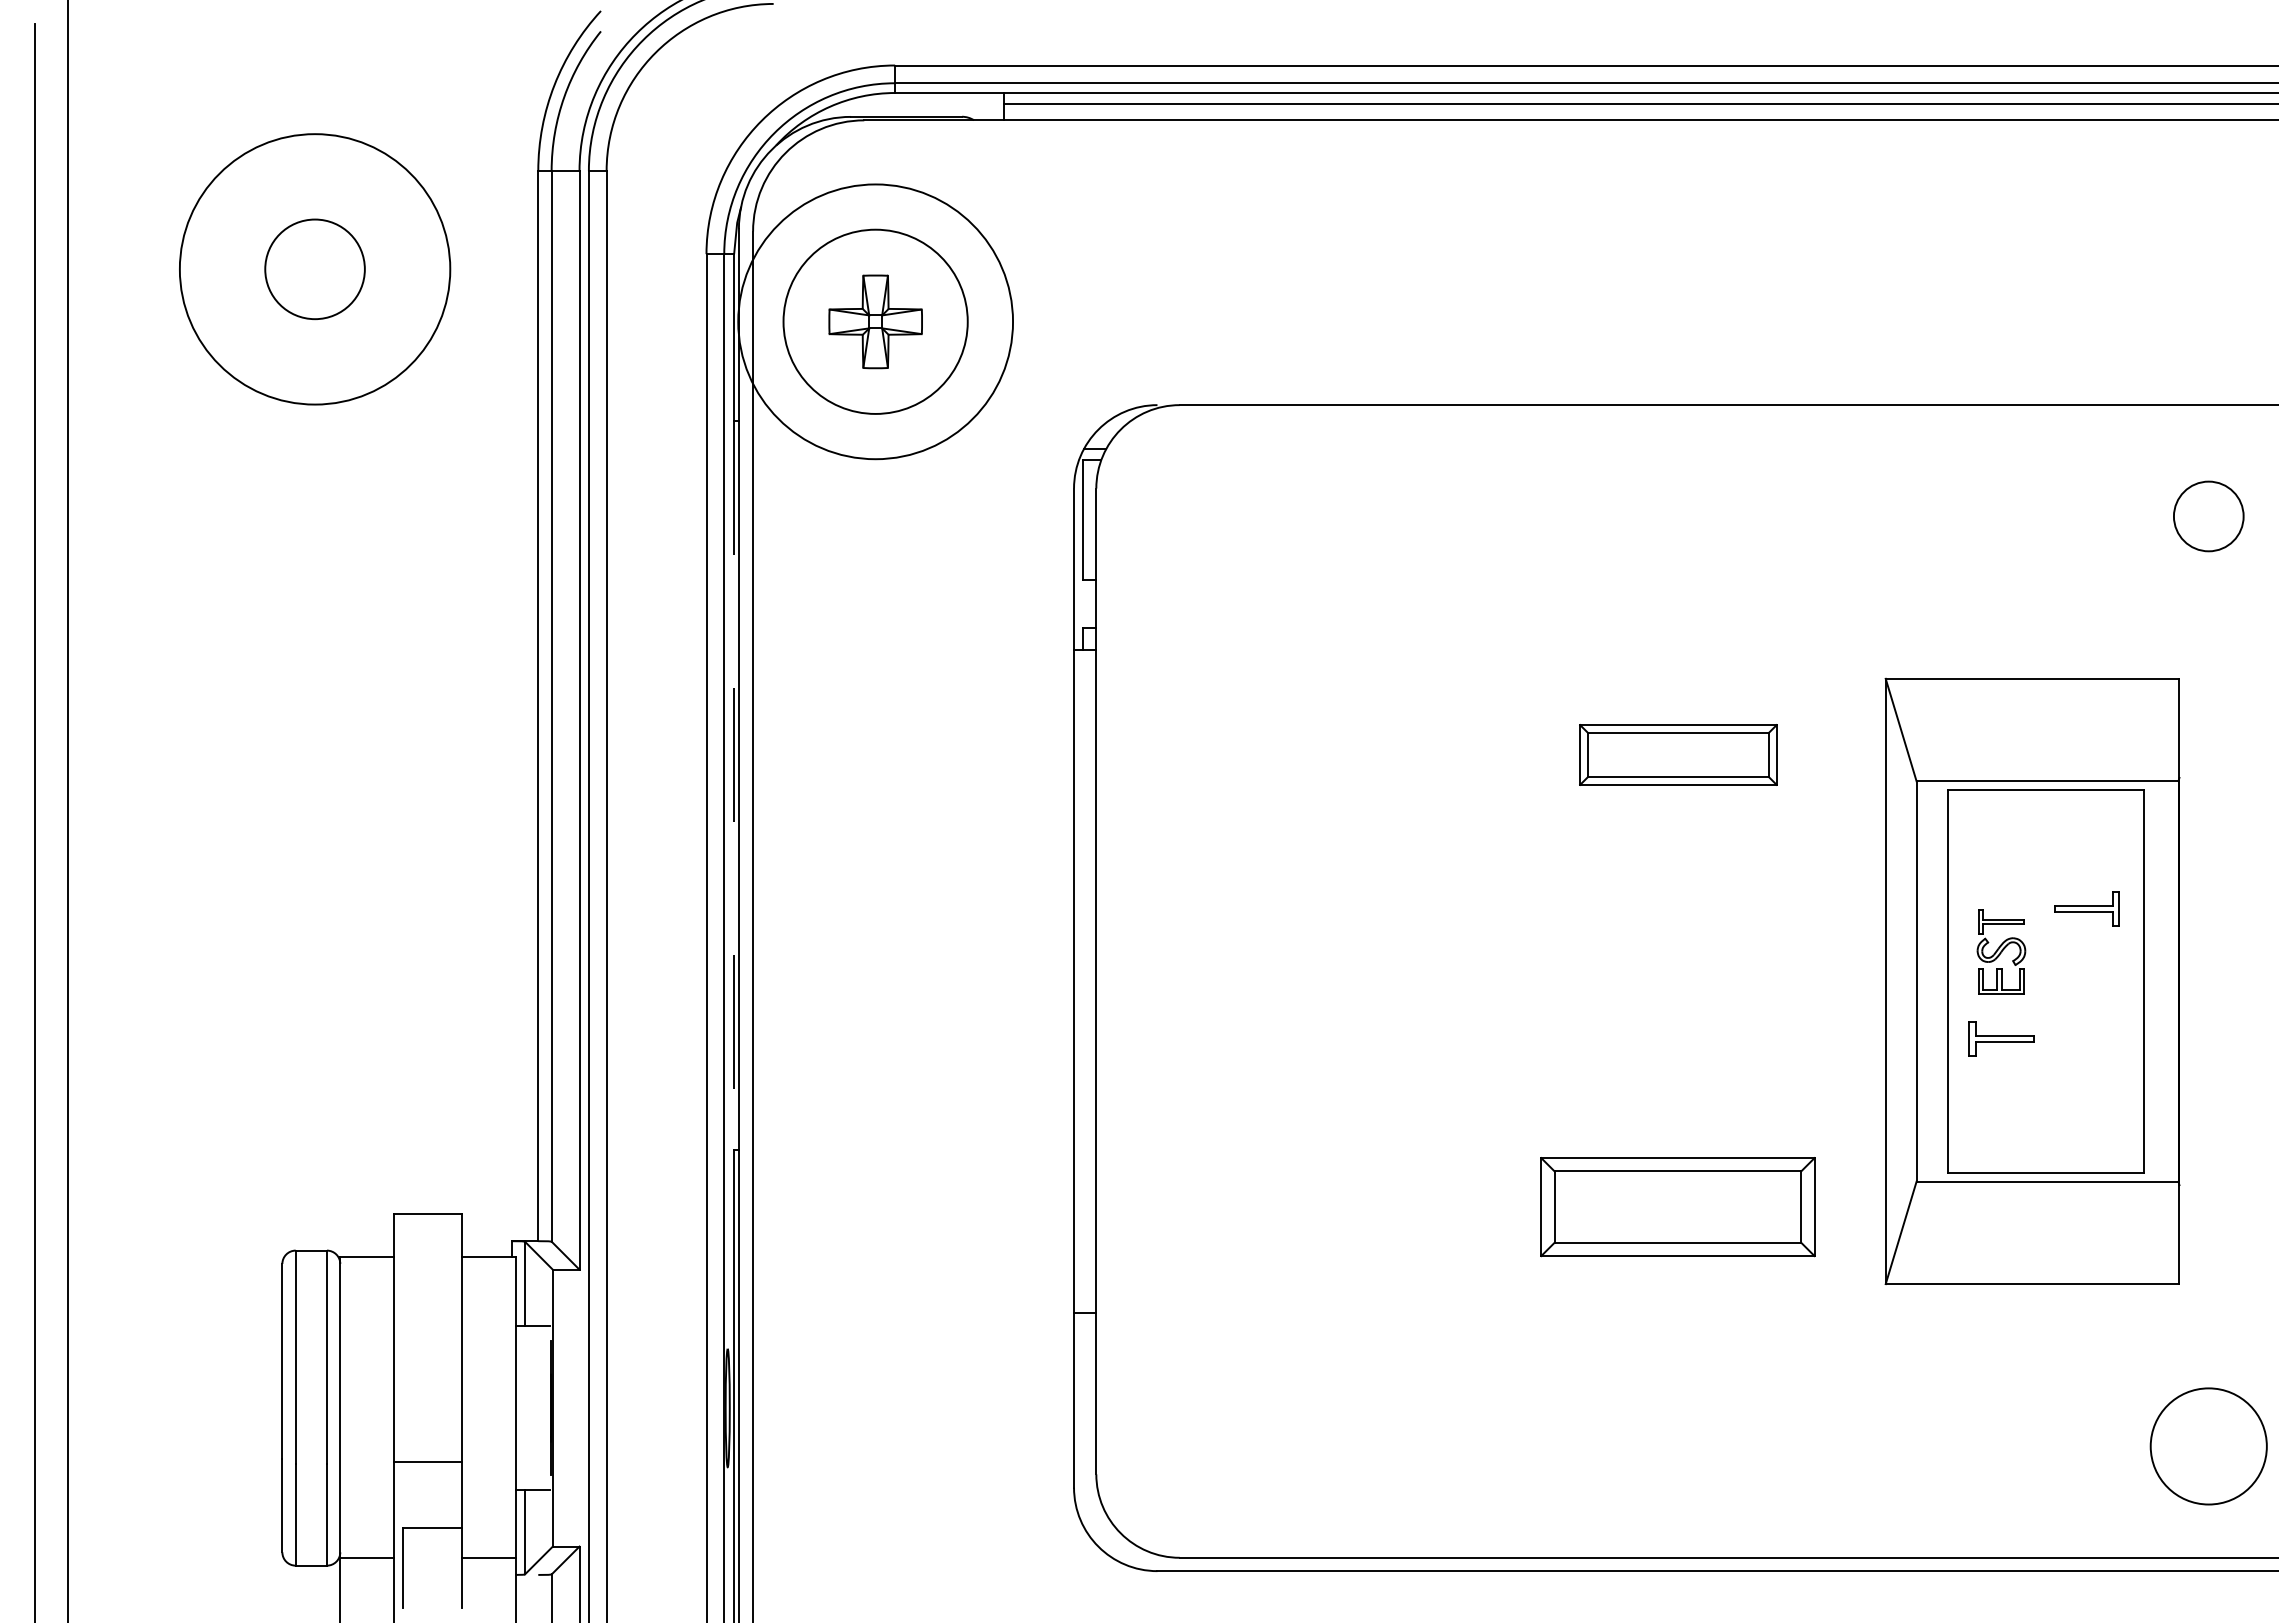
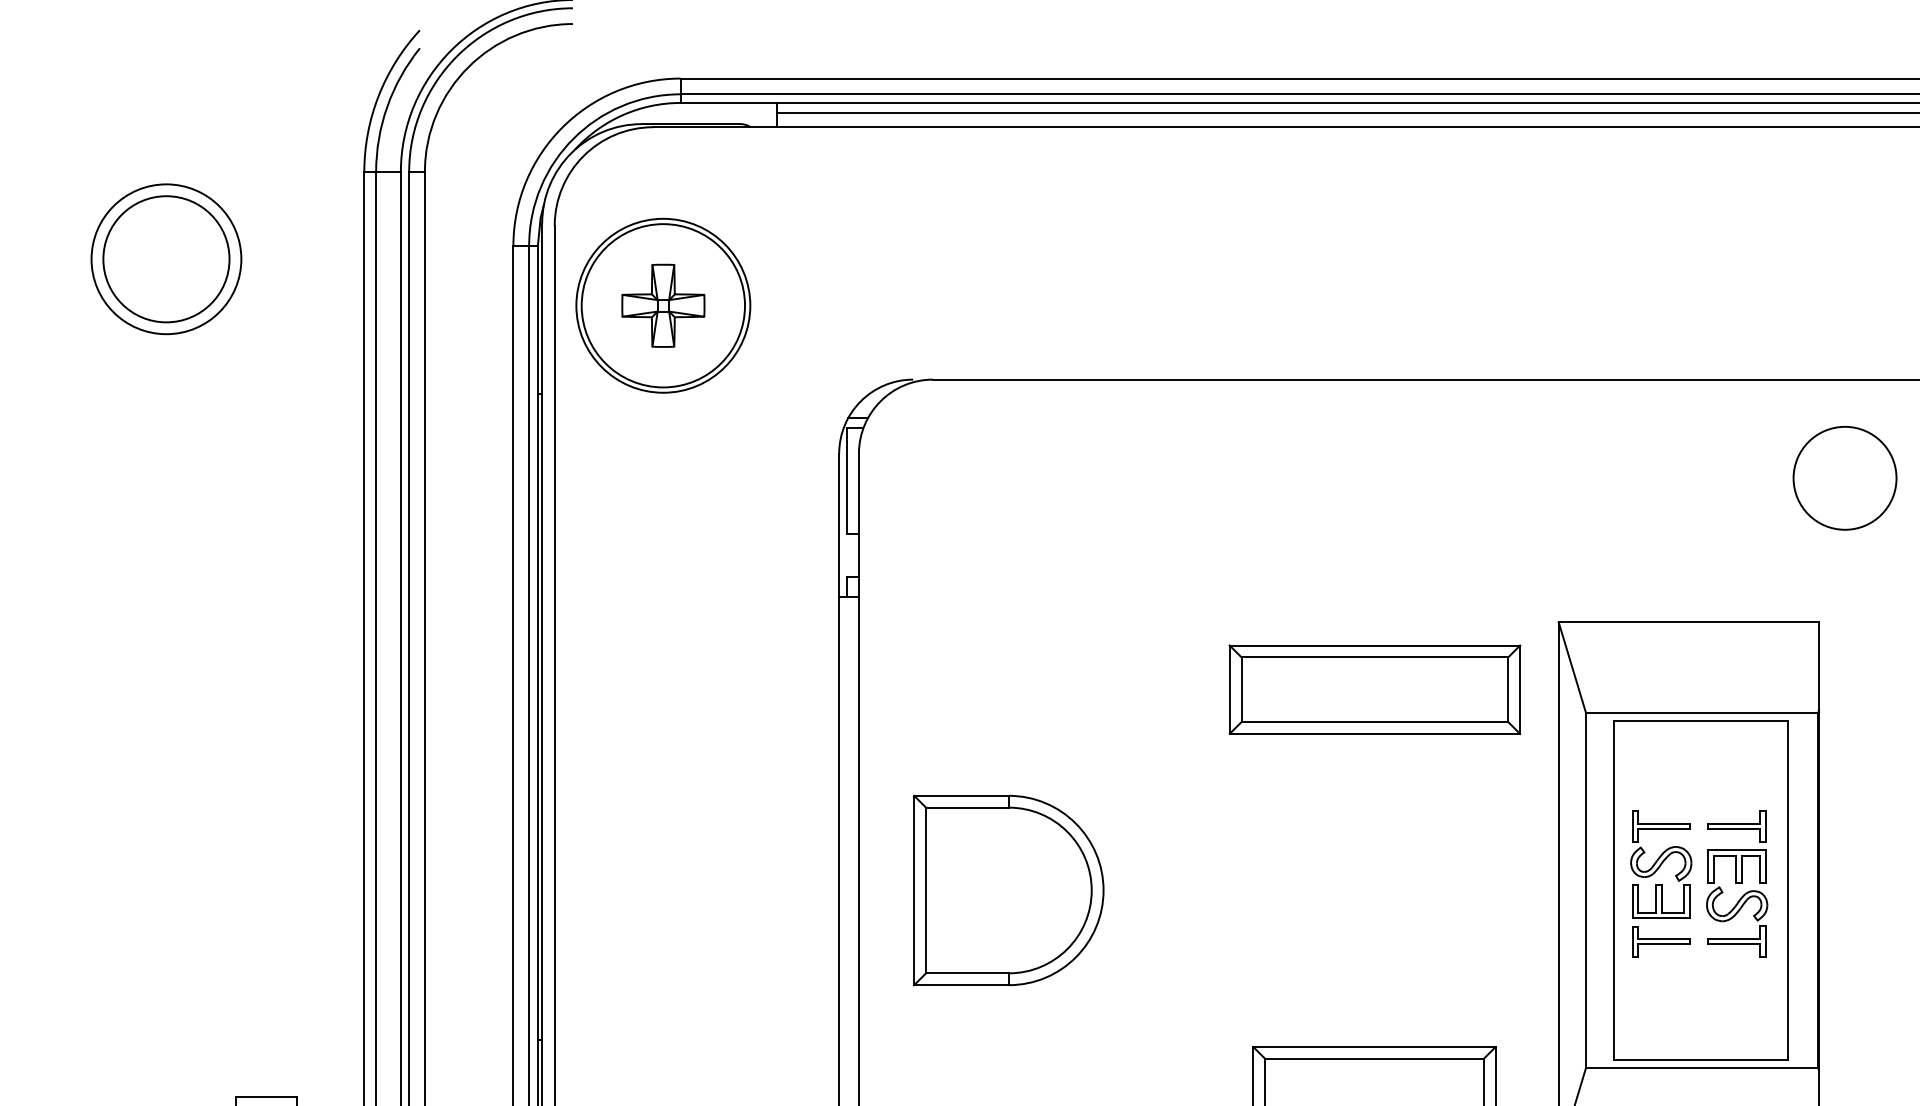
circle: (314, 268) -> (165, 258), size x0.62
circle: (314, 269) -> (165, 259), size x1.43
circle: (875, 321) -> (663, 305), size x0.71
circle: (2208, 516) -> (1844, 478), size x1.67
part: (1678, 754) -> (1375, 689), size x1.67
line: (734, 786) -> (538, 717), dashed -> solid
part: (2001, 951) -> (1661, 863), size x1.43
part: (1265, 981) -> (1008, 890), added
part: (2086, 995) -> (1736, 902), added

